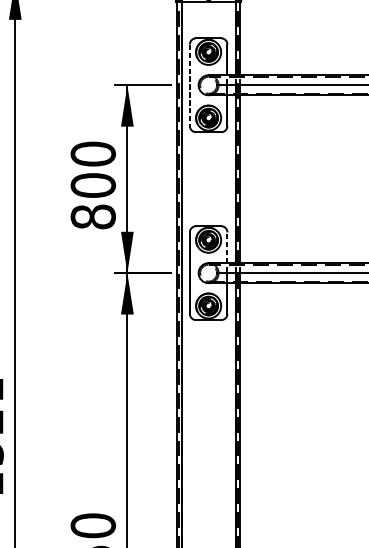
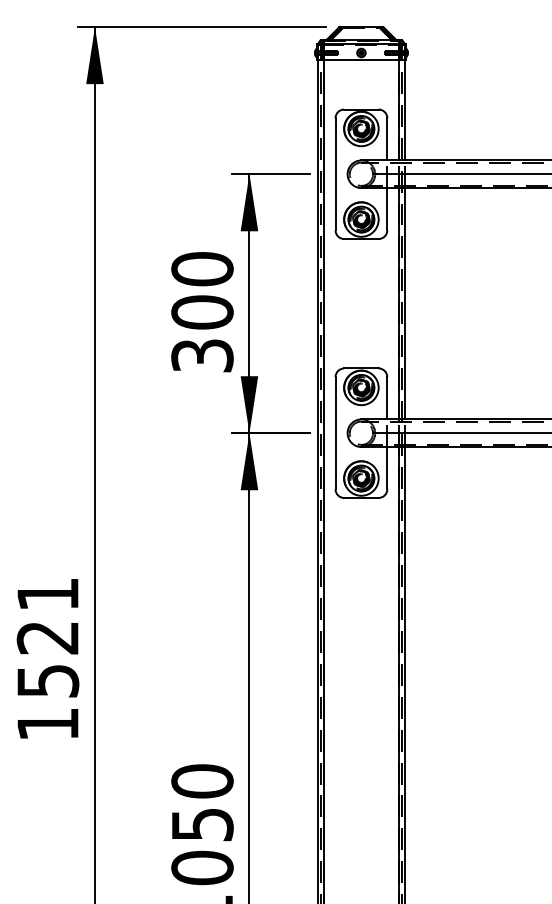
line: (189, 85) -> (335, 174), dashed -> solid
text: (93, 216) -> (202, 355), 800 -> 300
line: (227, 247) -> (387, 397), dashed -> solid

